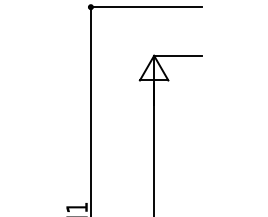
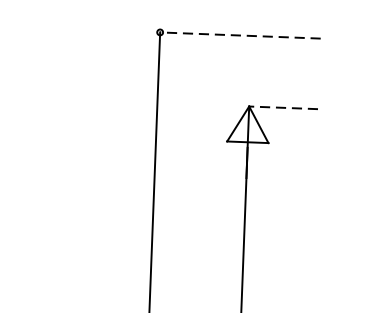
line: (145, 7) -> (239, 35), solid -> dashed
line: (177, 55) -> (283, 107), solid -> dashed

